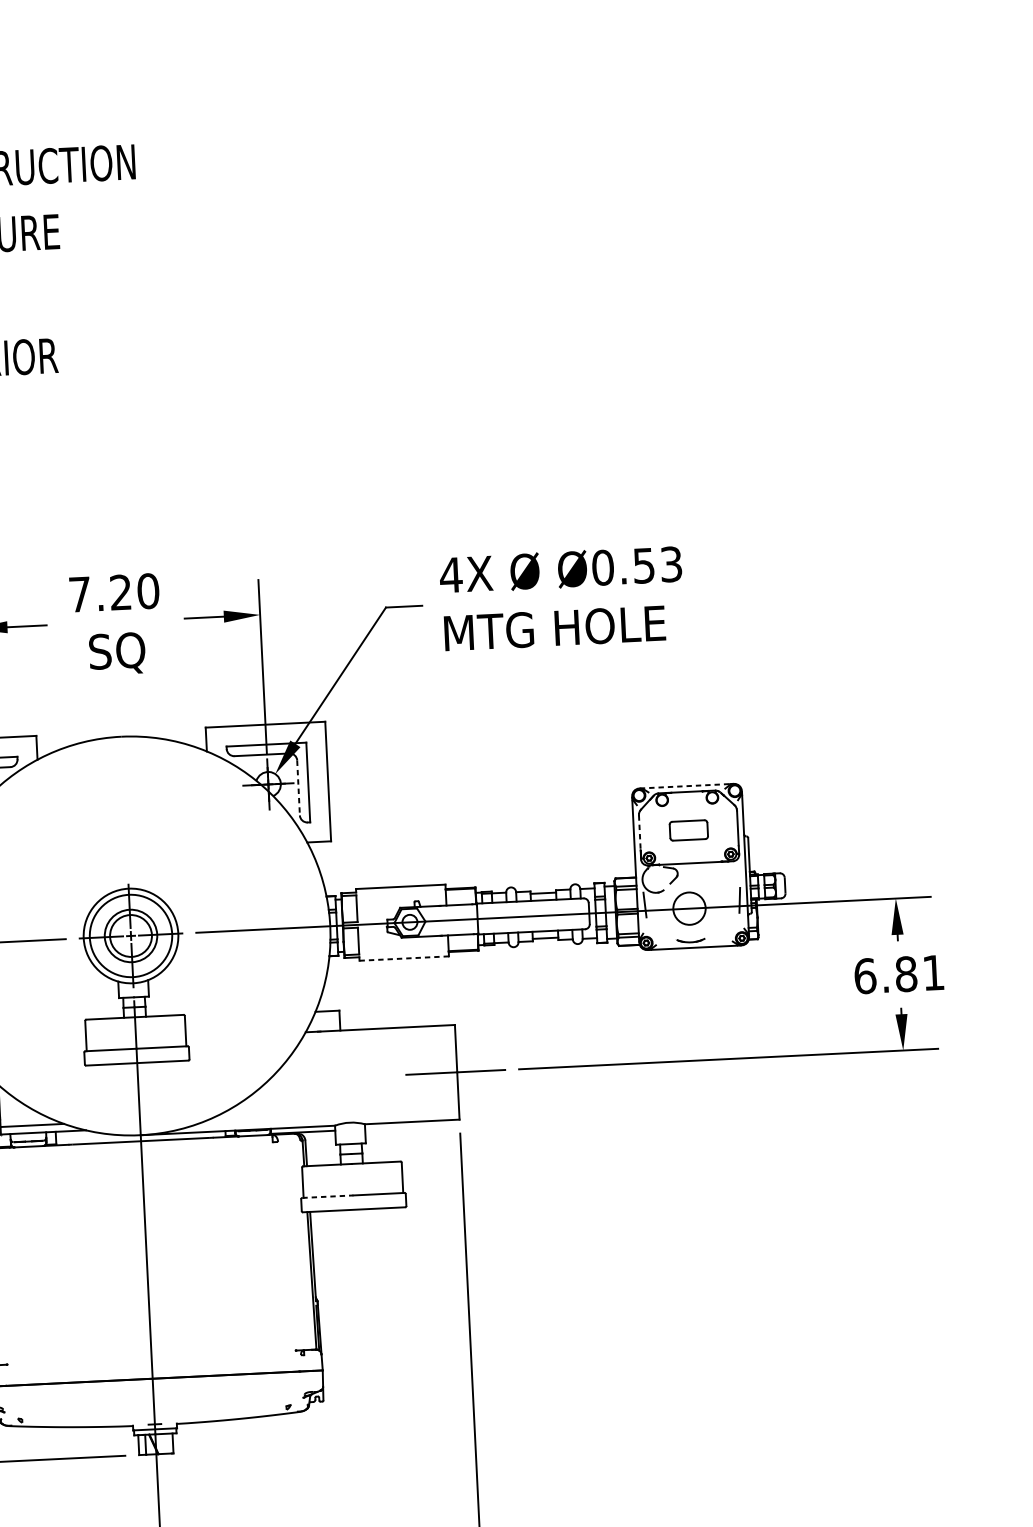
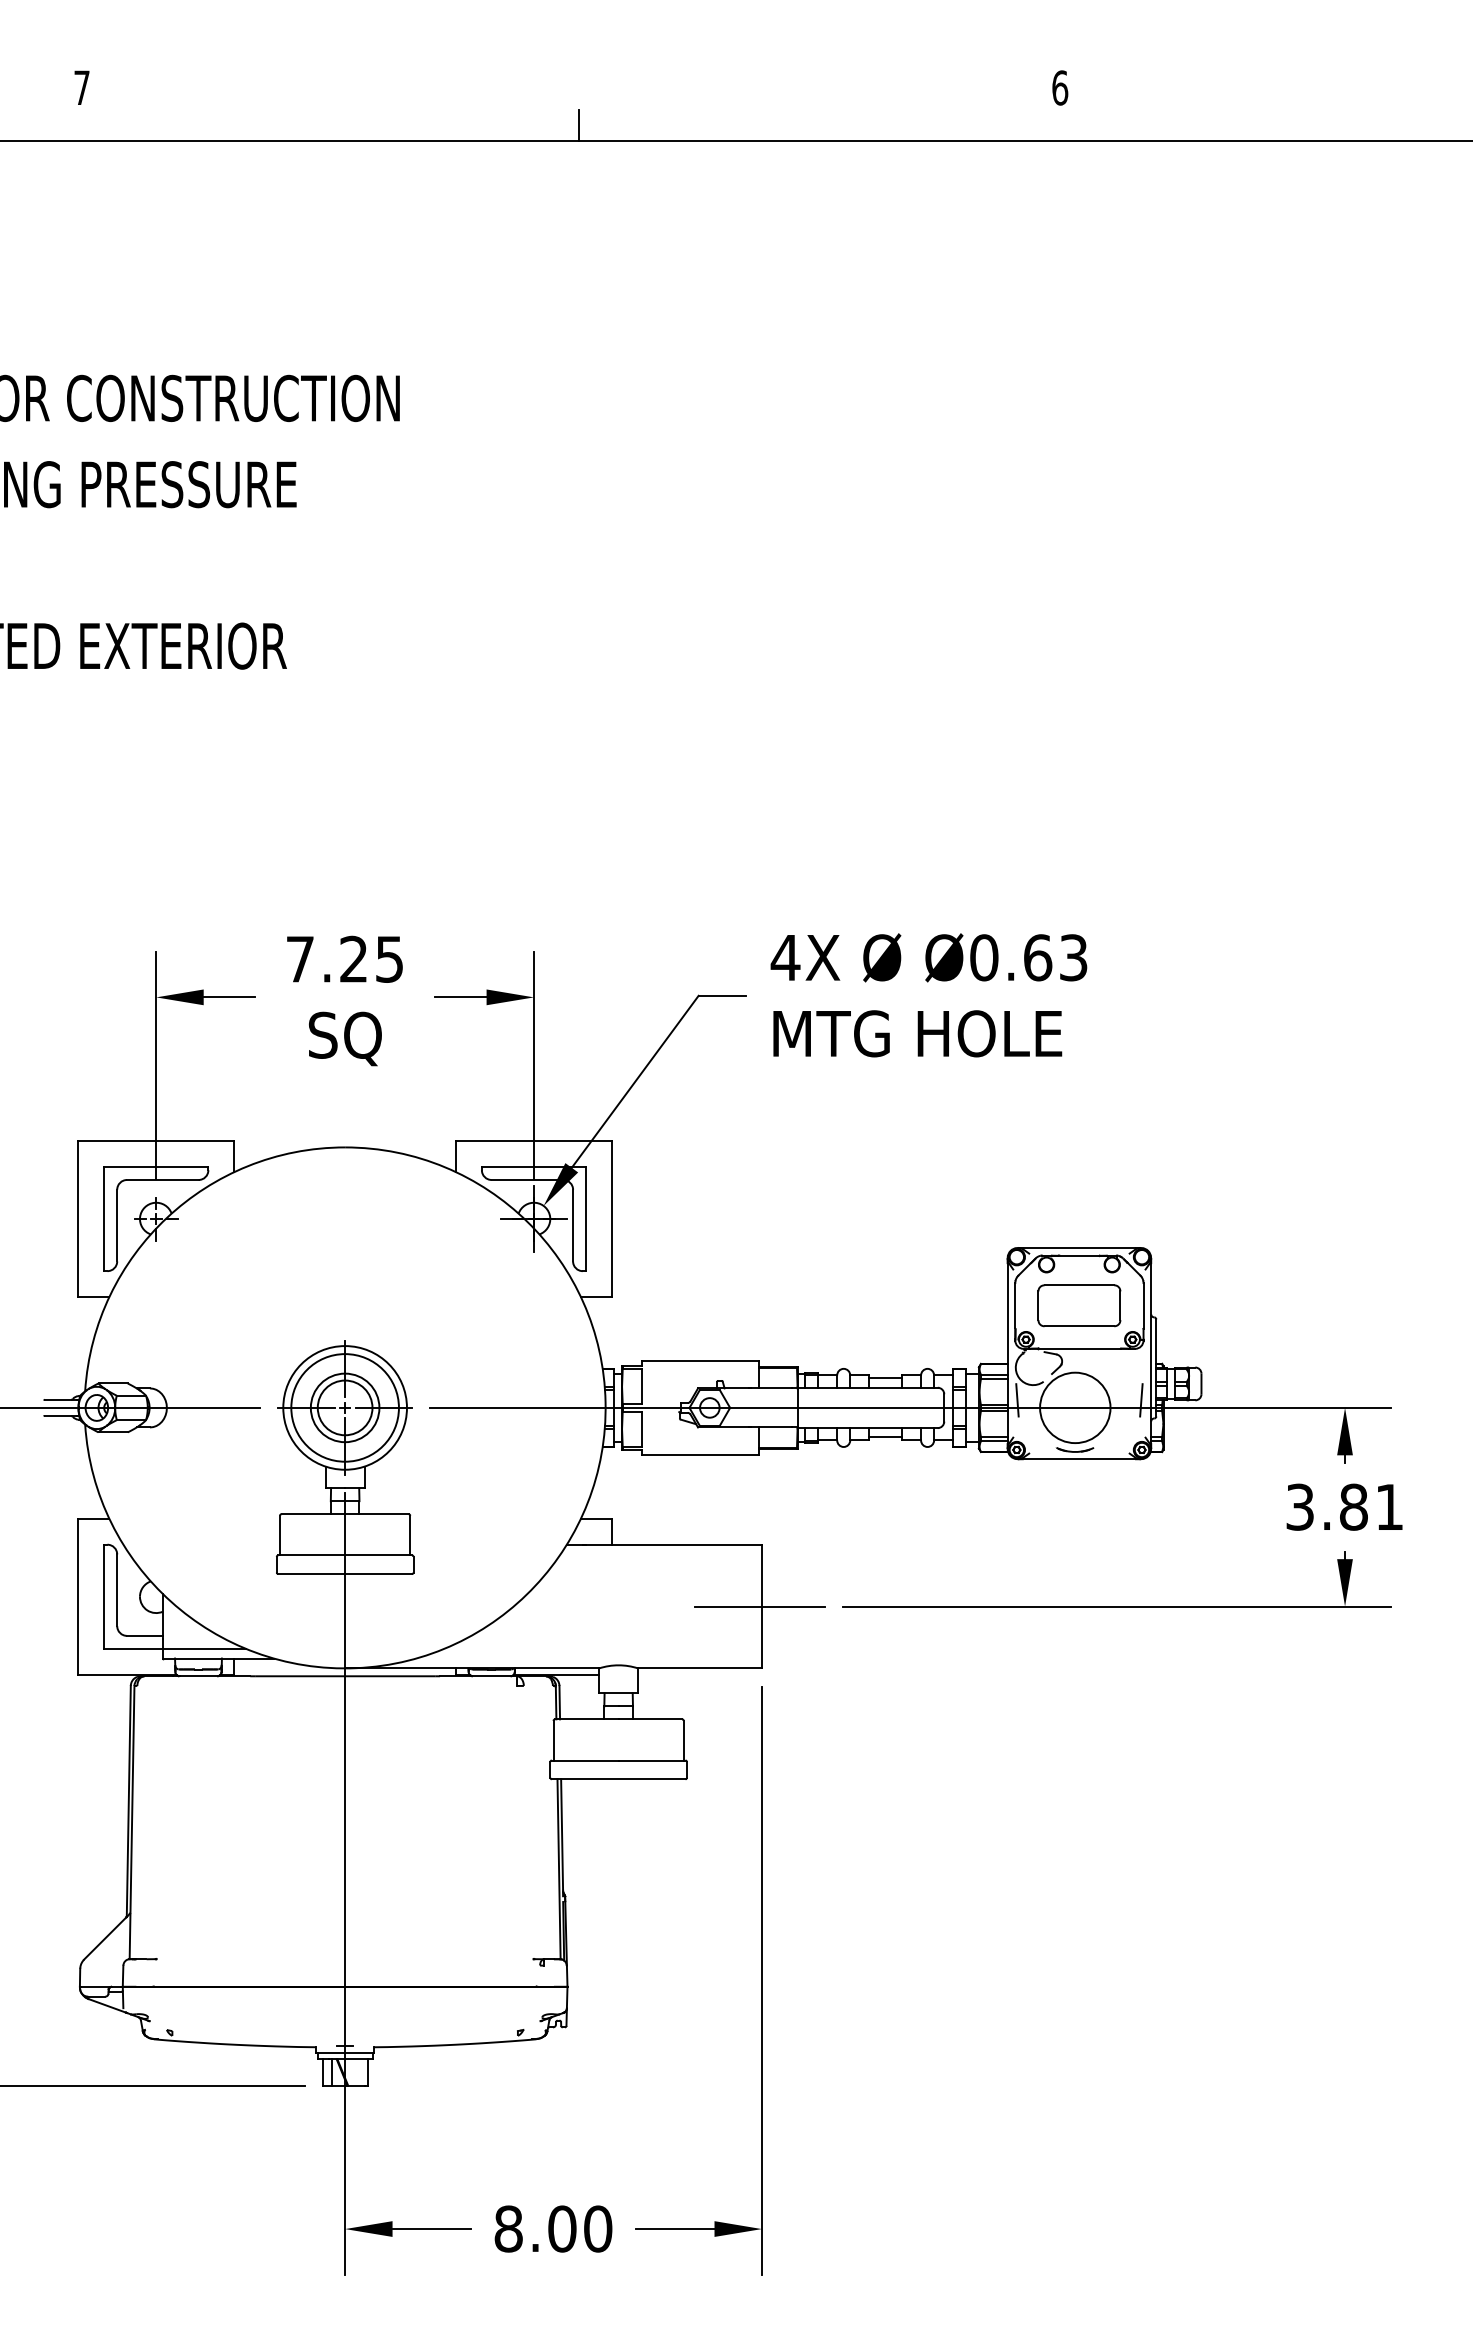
text: (644, 565) -> (1038, 957), Ø0.53 -> Ø0.63
text: (148, 590) -> (389, 958), 7.20 -> 7.25
line: (686, 785) -> (1079, 1247), dashed -> solid
line: (298, 787) -> (573, 1225), dashed -> solid
part: (688, 830) -> (1079, 1305), size x1.67
line: (639, 832) -> (1015, 1305), dashed -> solid
circle: (689, 908) -> (1075, 1407), size x1.67
line: (404, 958) -> (700, 1454), dashed -> solid
text: (865, 975) -> (1300, 1506), 6.81 -> 3.81
line: (328, 1196) -> (585, 1760), dashed -> solid

